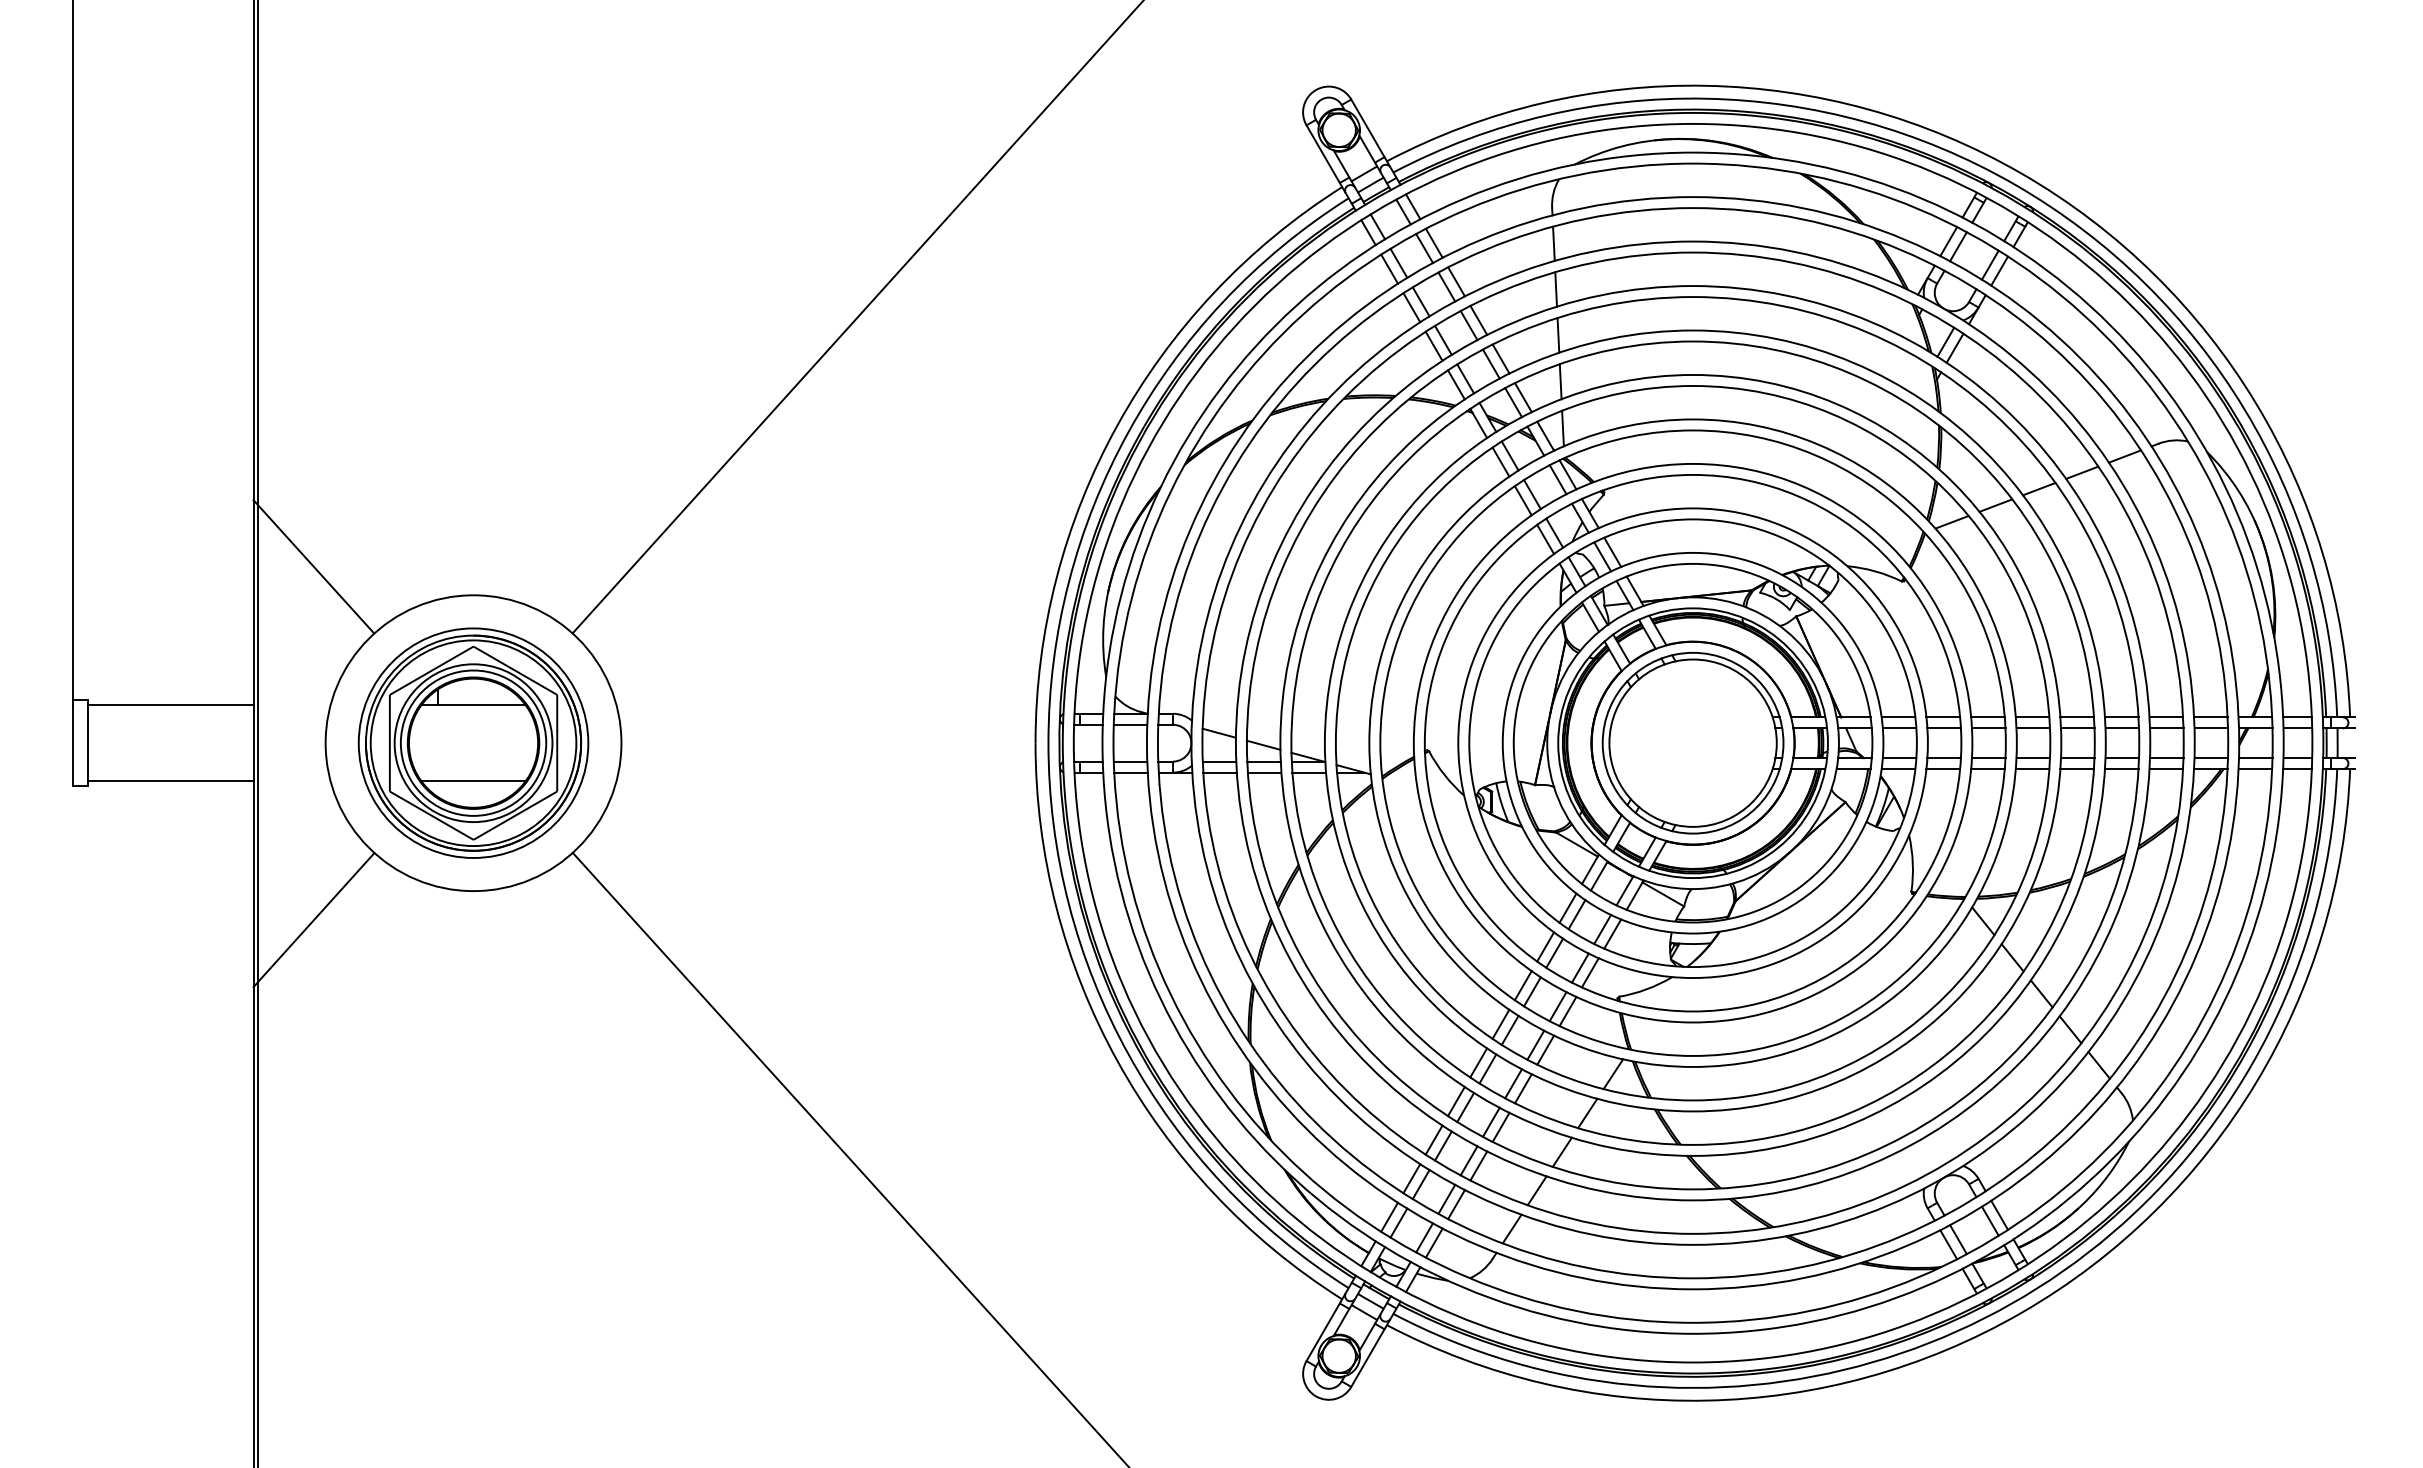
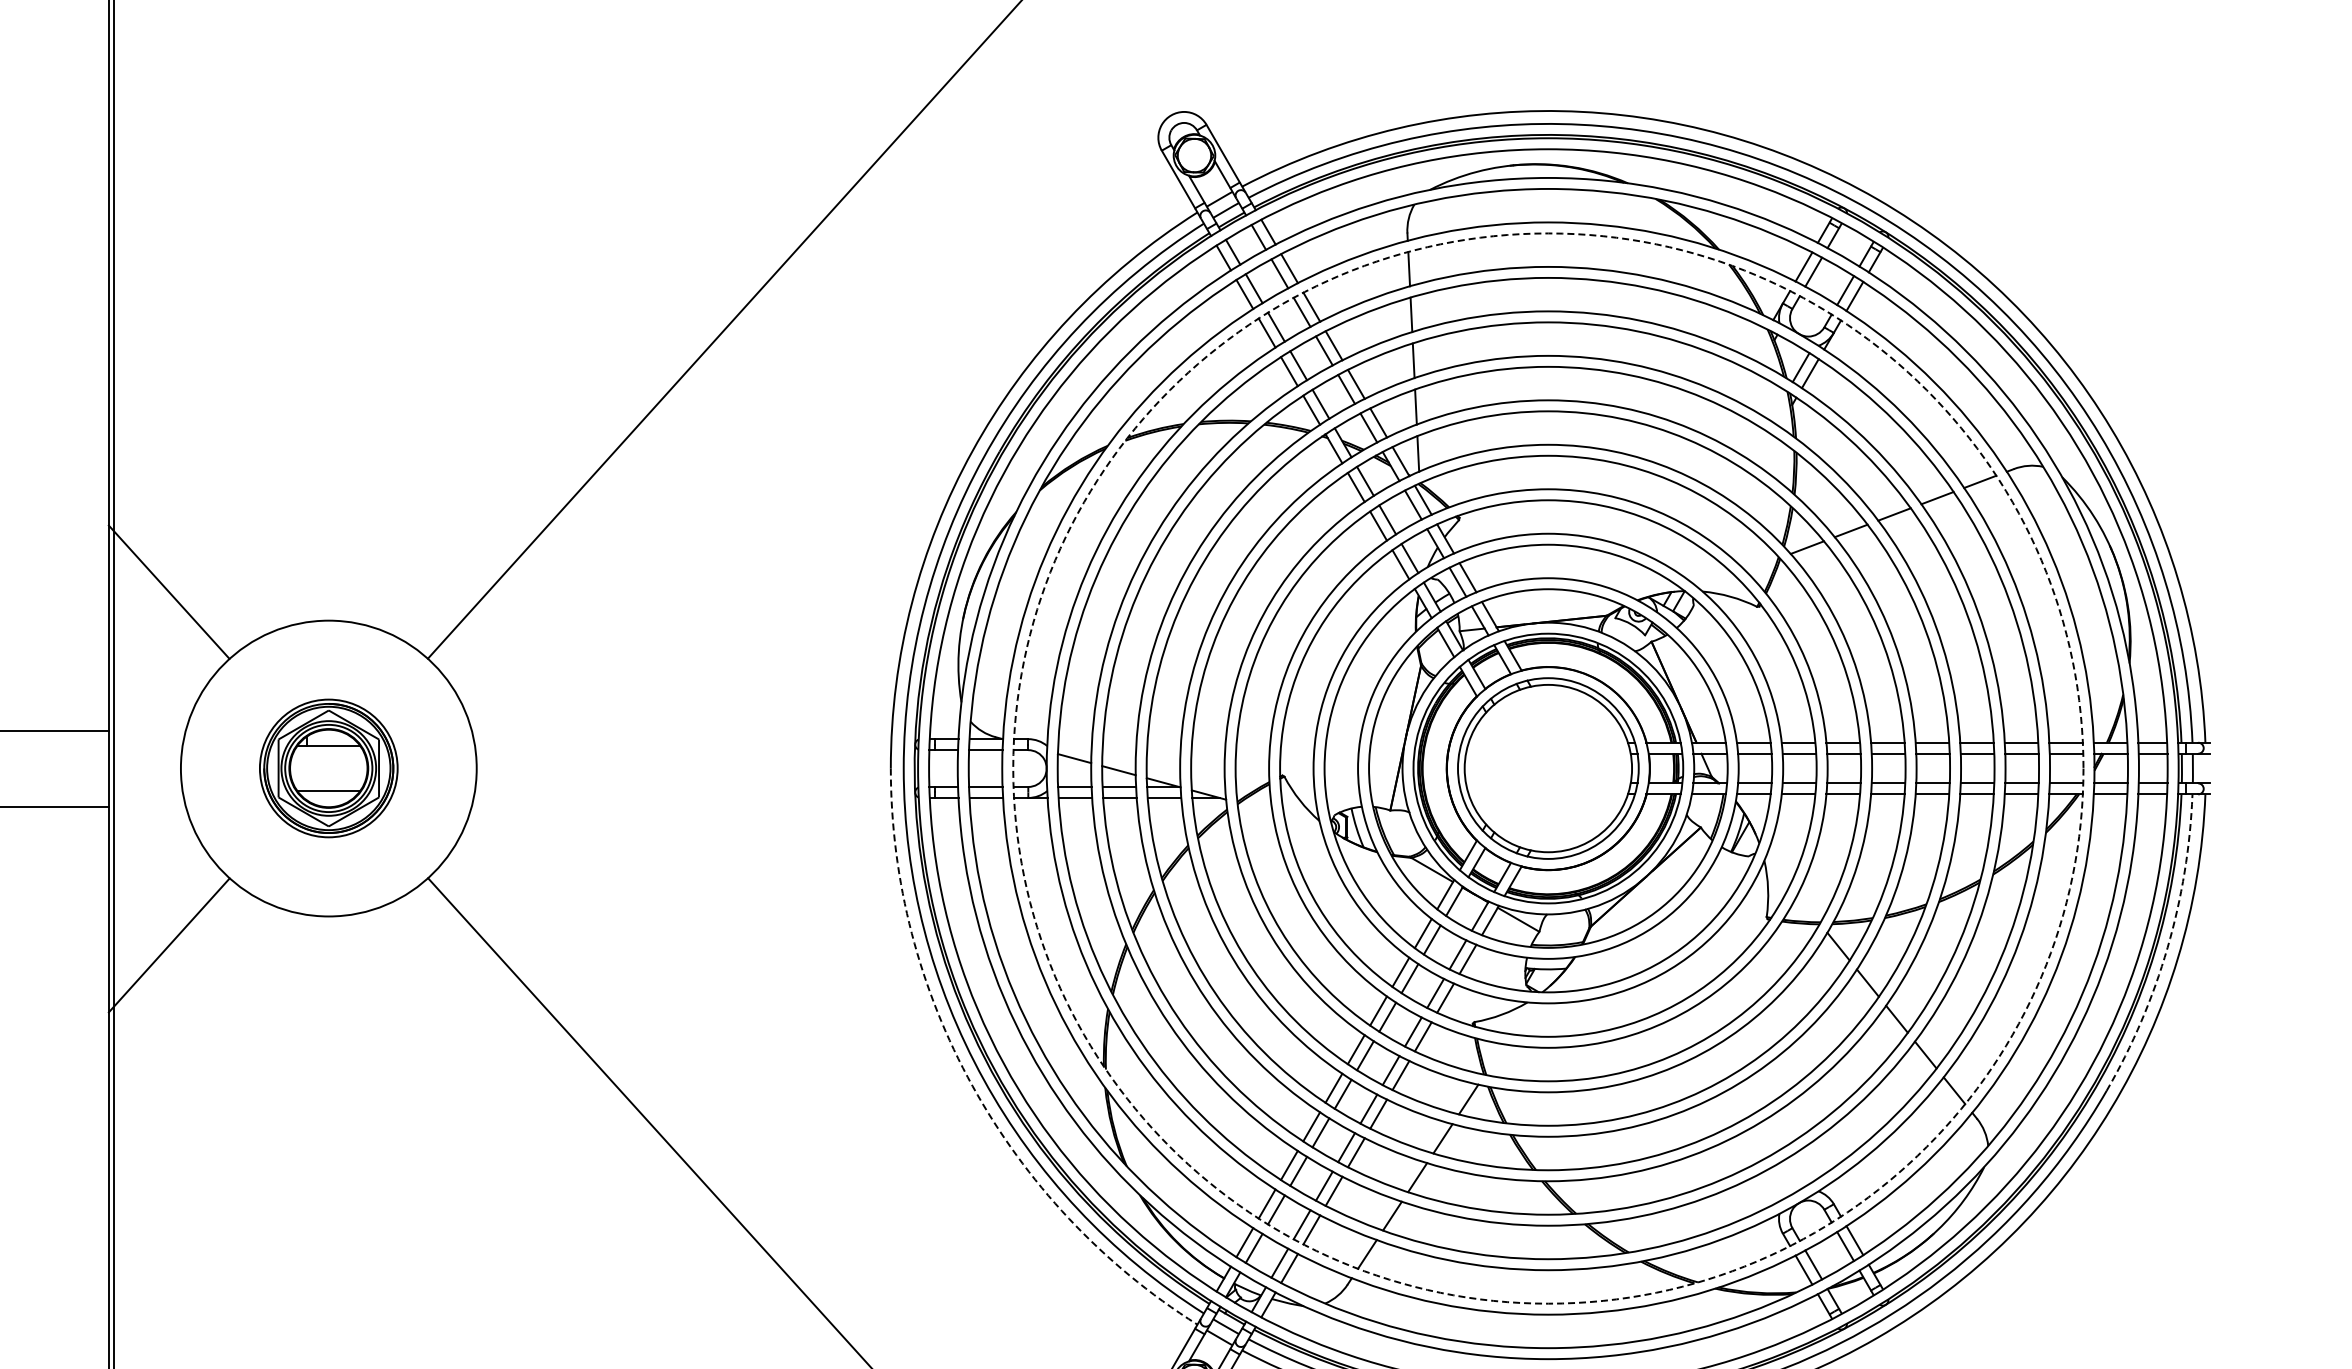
part: (473, 742) -> (328, 767), size x0.6
circle: (1692, 743) -> (1547, 768), solid -> dashed
arc: (2312, 922) -> (2167, 947), solid -> dashed
arc: (1117, 1060) -> (972, 1085), solid -> dashed

